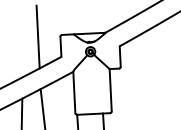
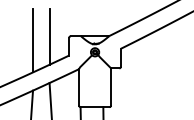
line: (20, 41) -> (33, 40), added

